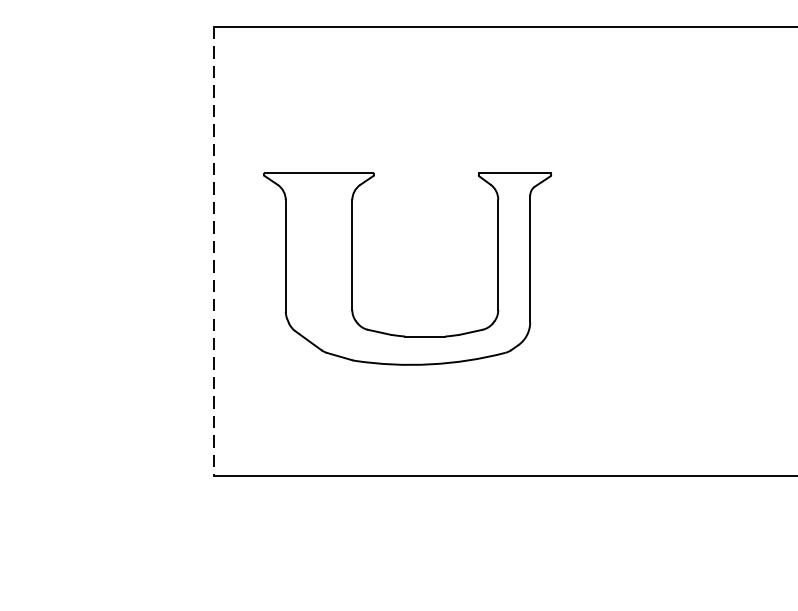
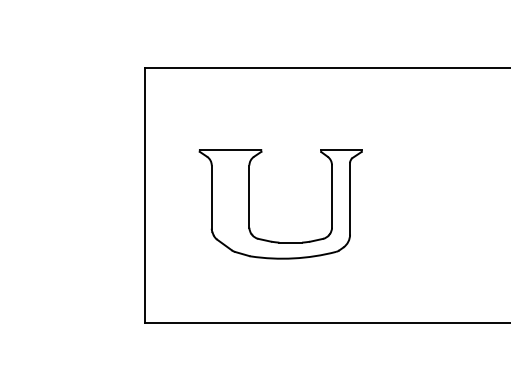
line: (212, 251) -> (144, 195), dashed -> solid
part: (352, 269) -> (249, 204), moved

